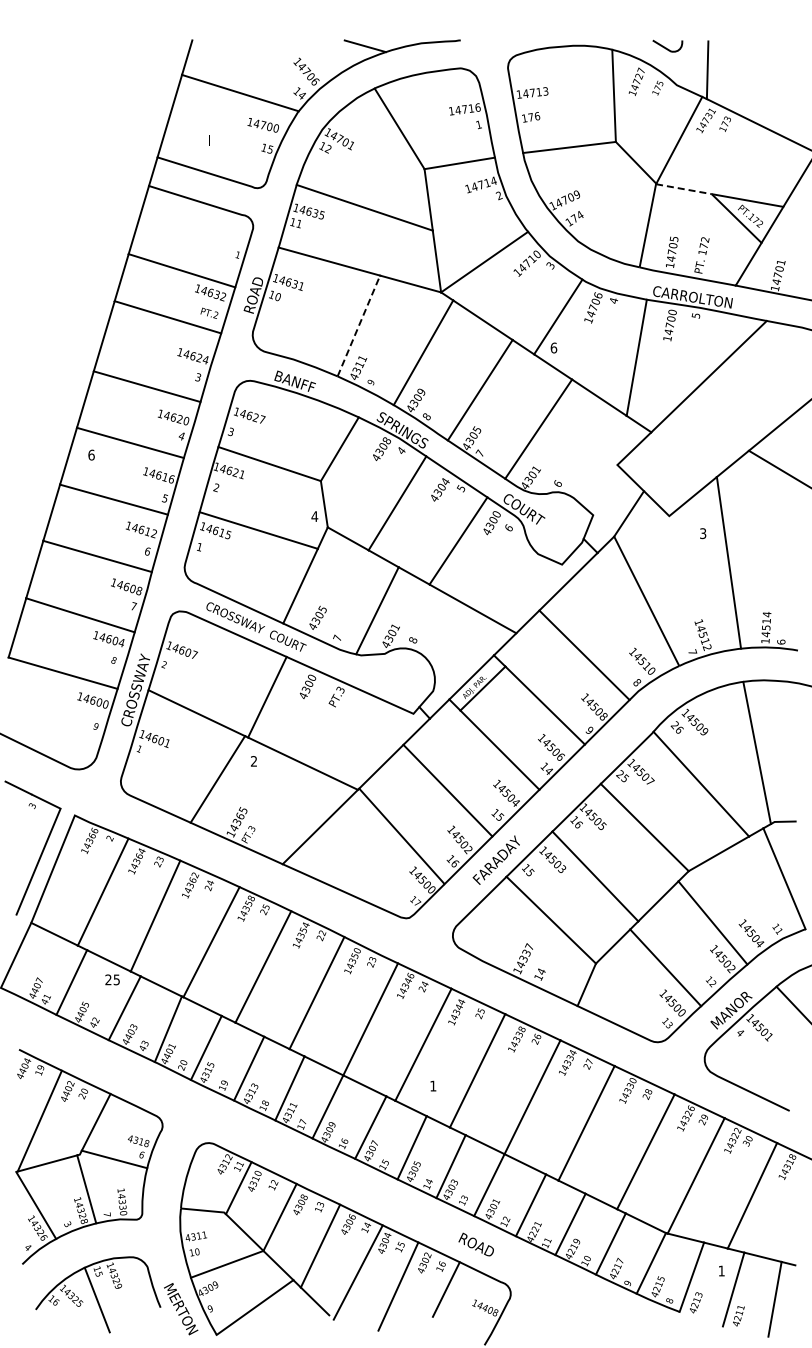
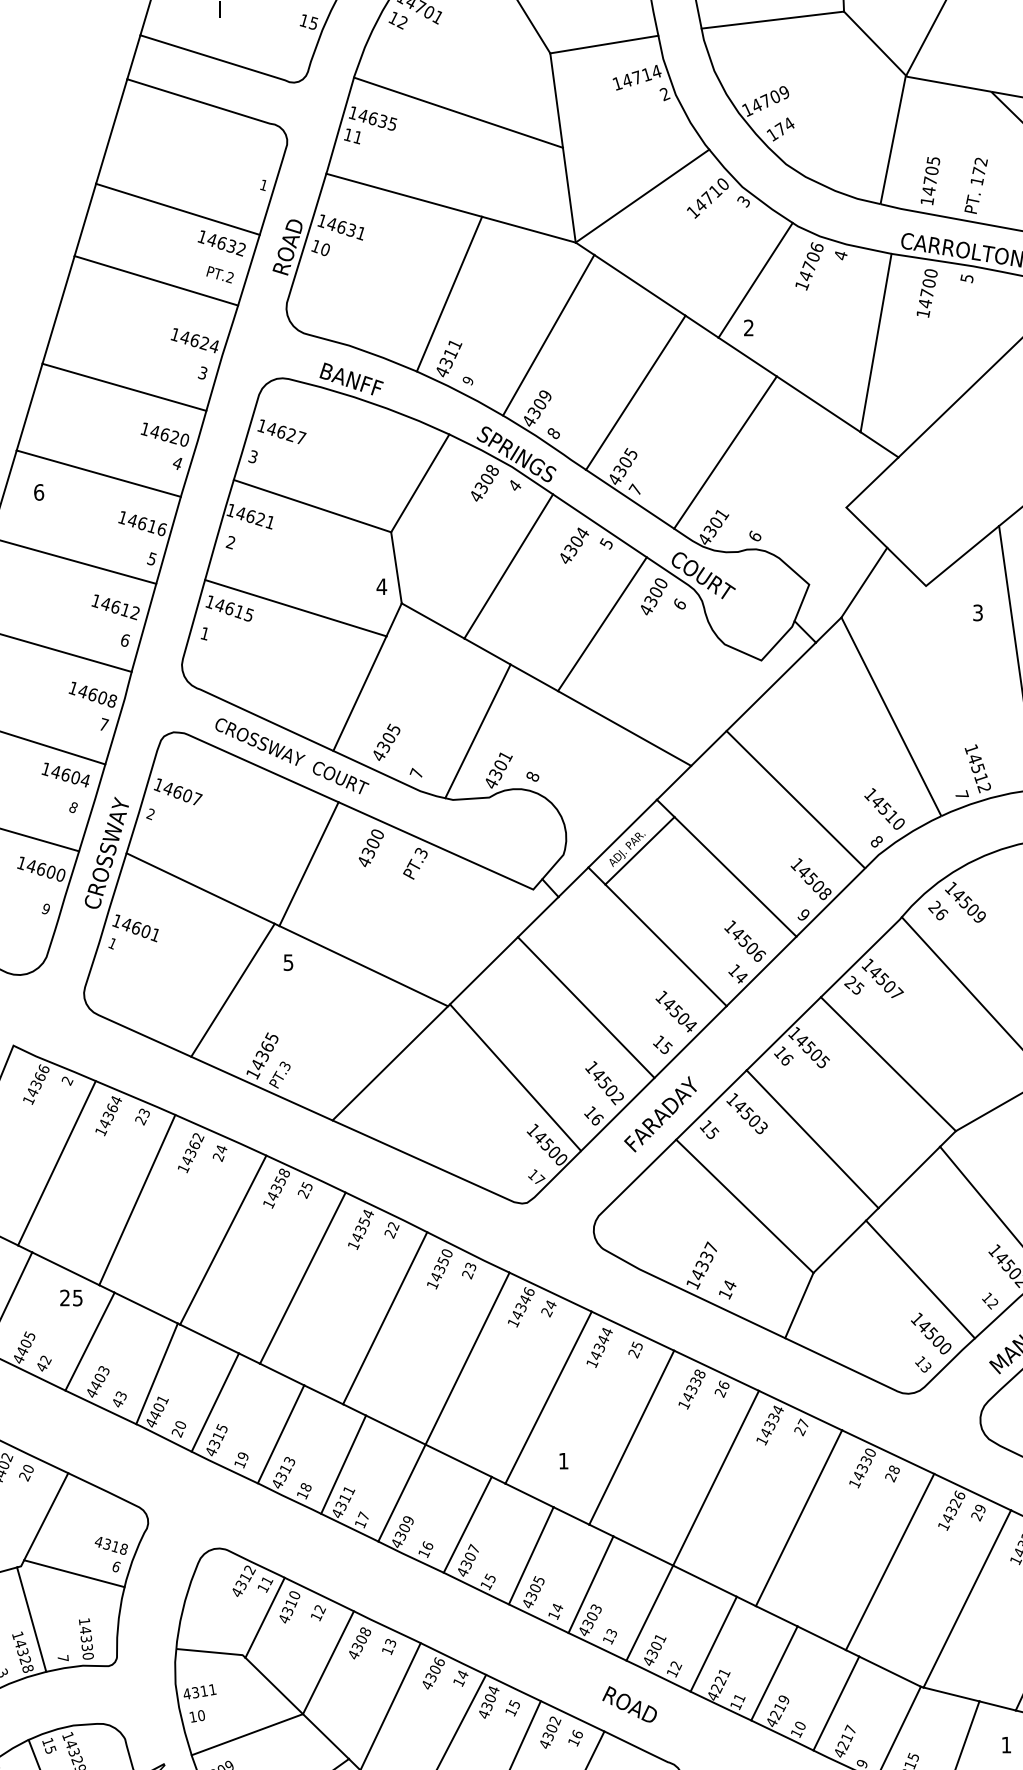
line: (683, 189) -> (947, 84), dashed -> solid
line: (358, 325) -> (448, 293), dashed -> solid
text: (553, 347) -> (748, 327), 6 -> 2
text: (254, 761) -> (289, 962), 2 -> 5

